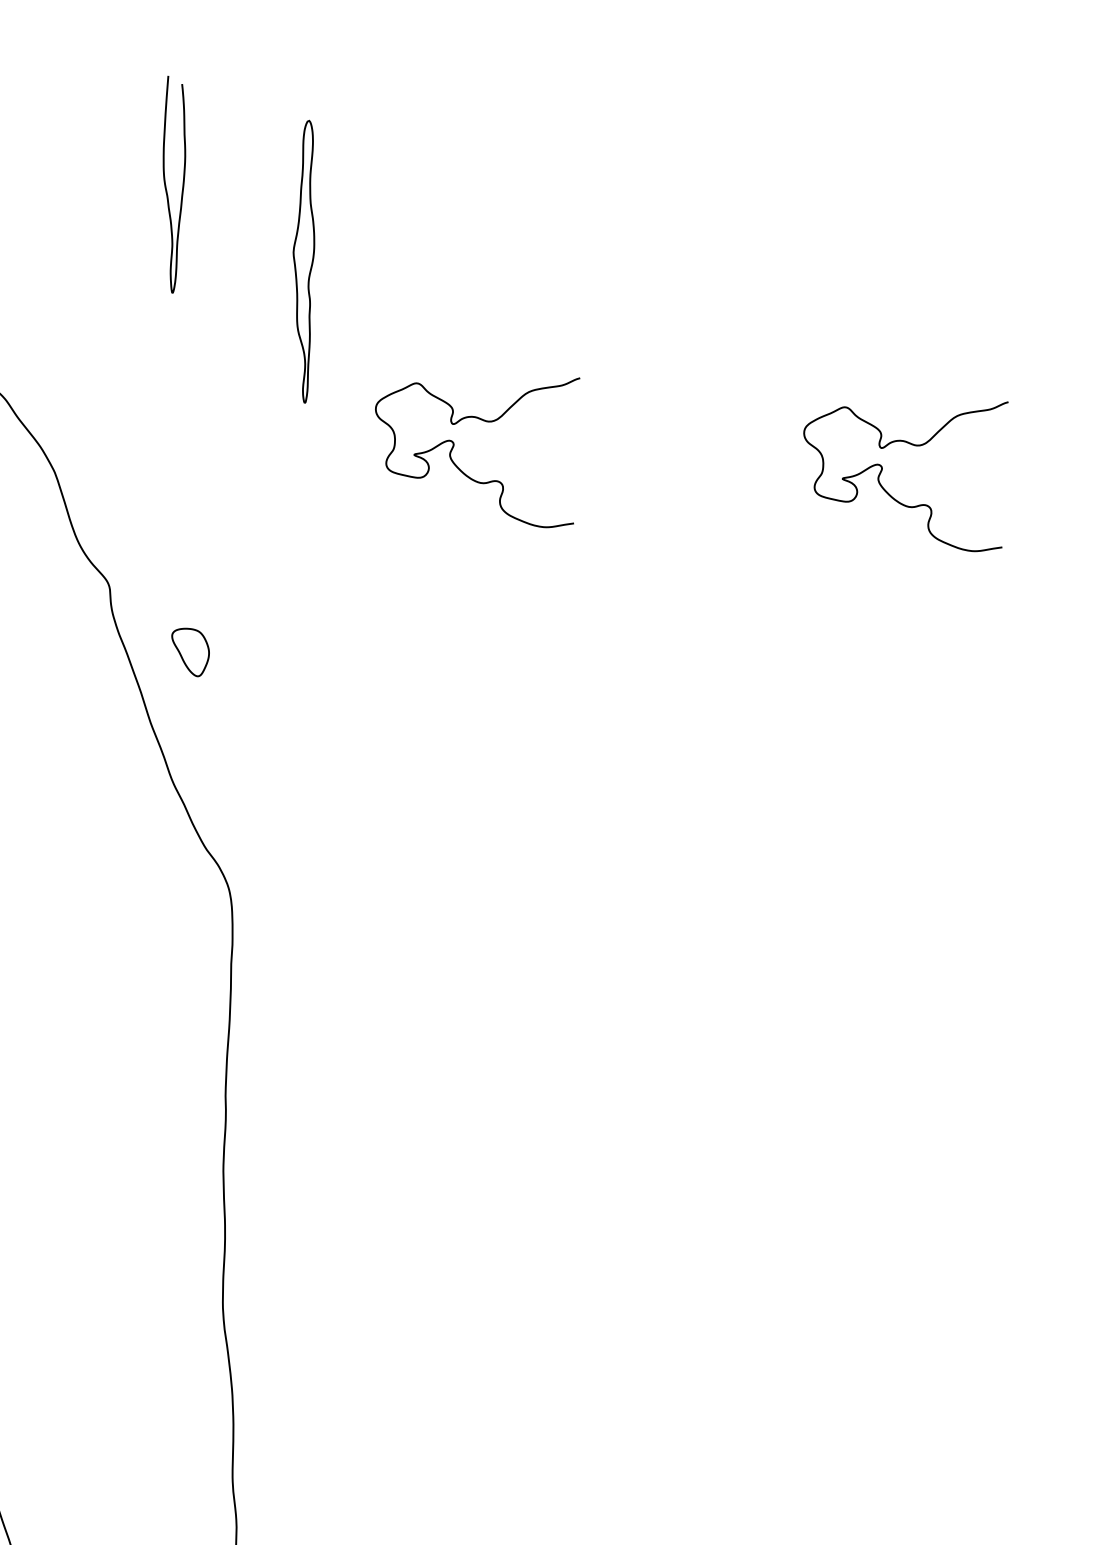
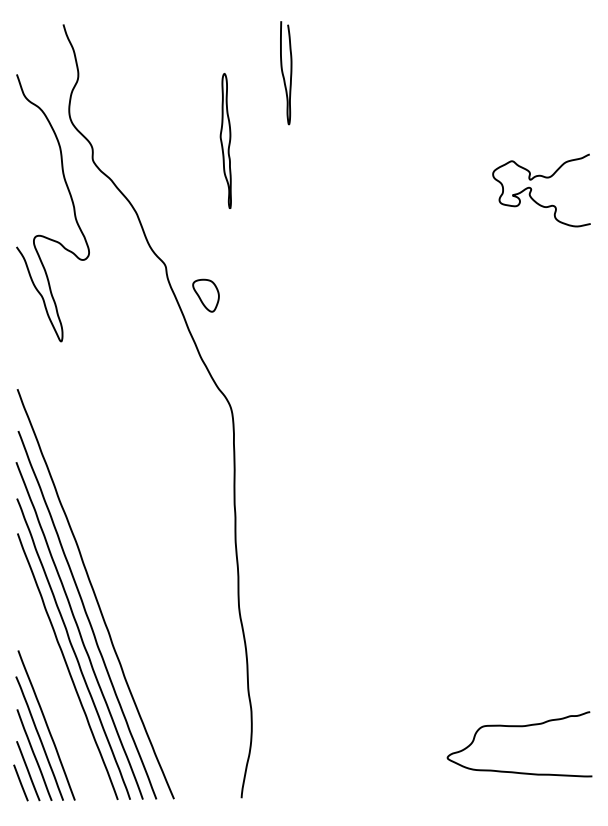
curve: (168, 189) -> (284, 75), moved
part: (303, 260) -> (225, 140), moved
curve: (456, 444) -> (327, 189), removed
part: (189, 651) -> (205, 295), size x1.43

